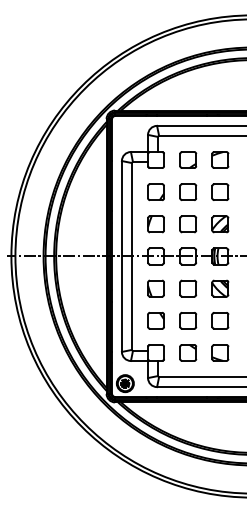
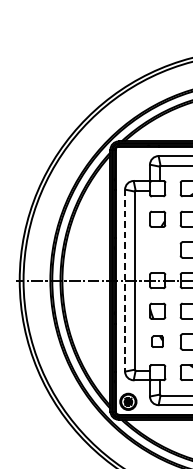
part: (155, 224) -> (157, 250), removed
line: (121, 257) -> (124, 281), solid -> dashed
part: (155, 320) -> (157, 341), size x0.7

